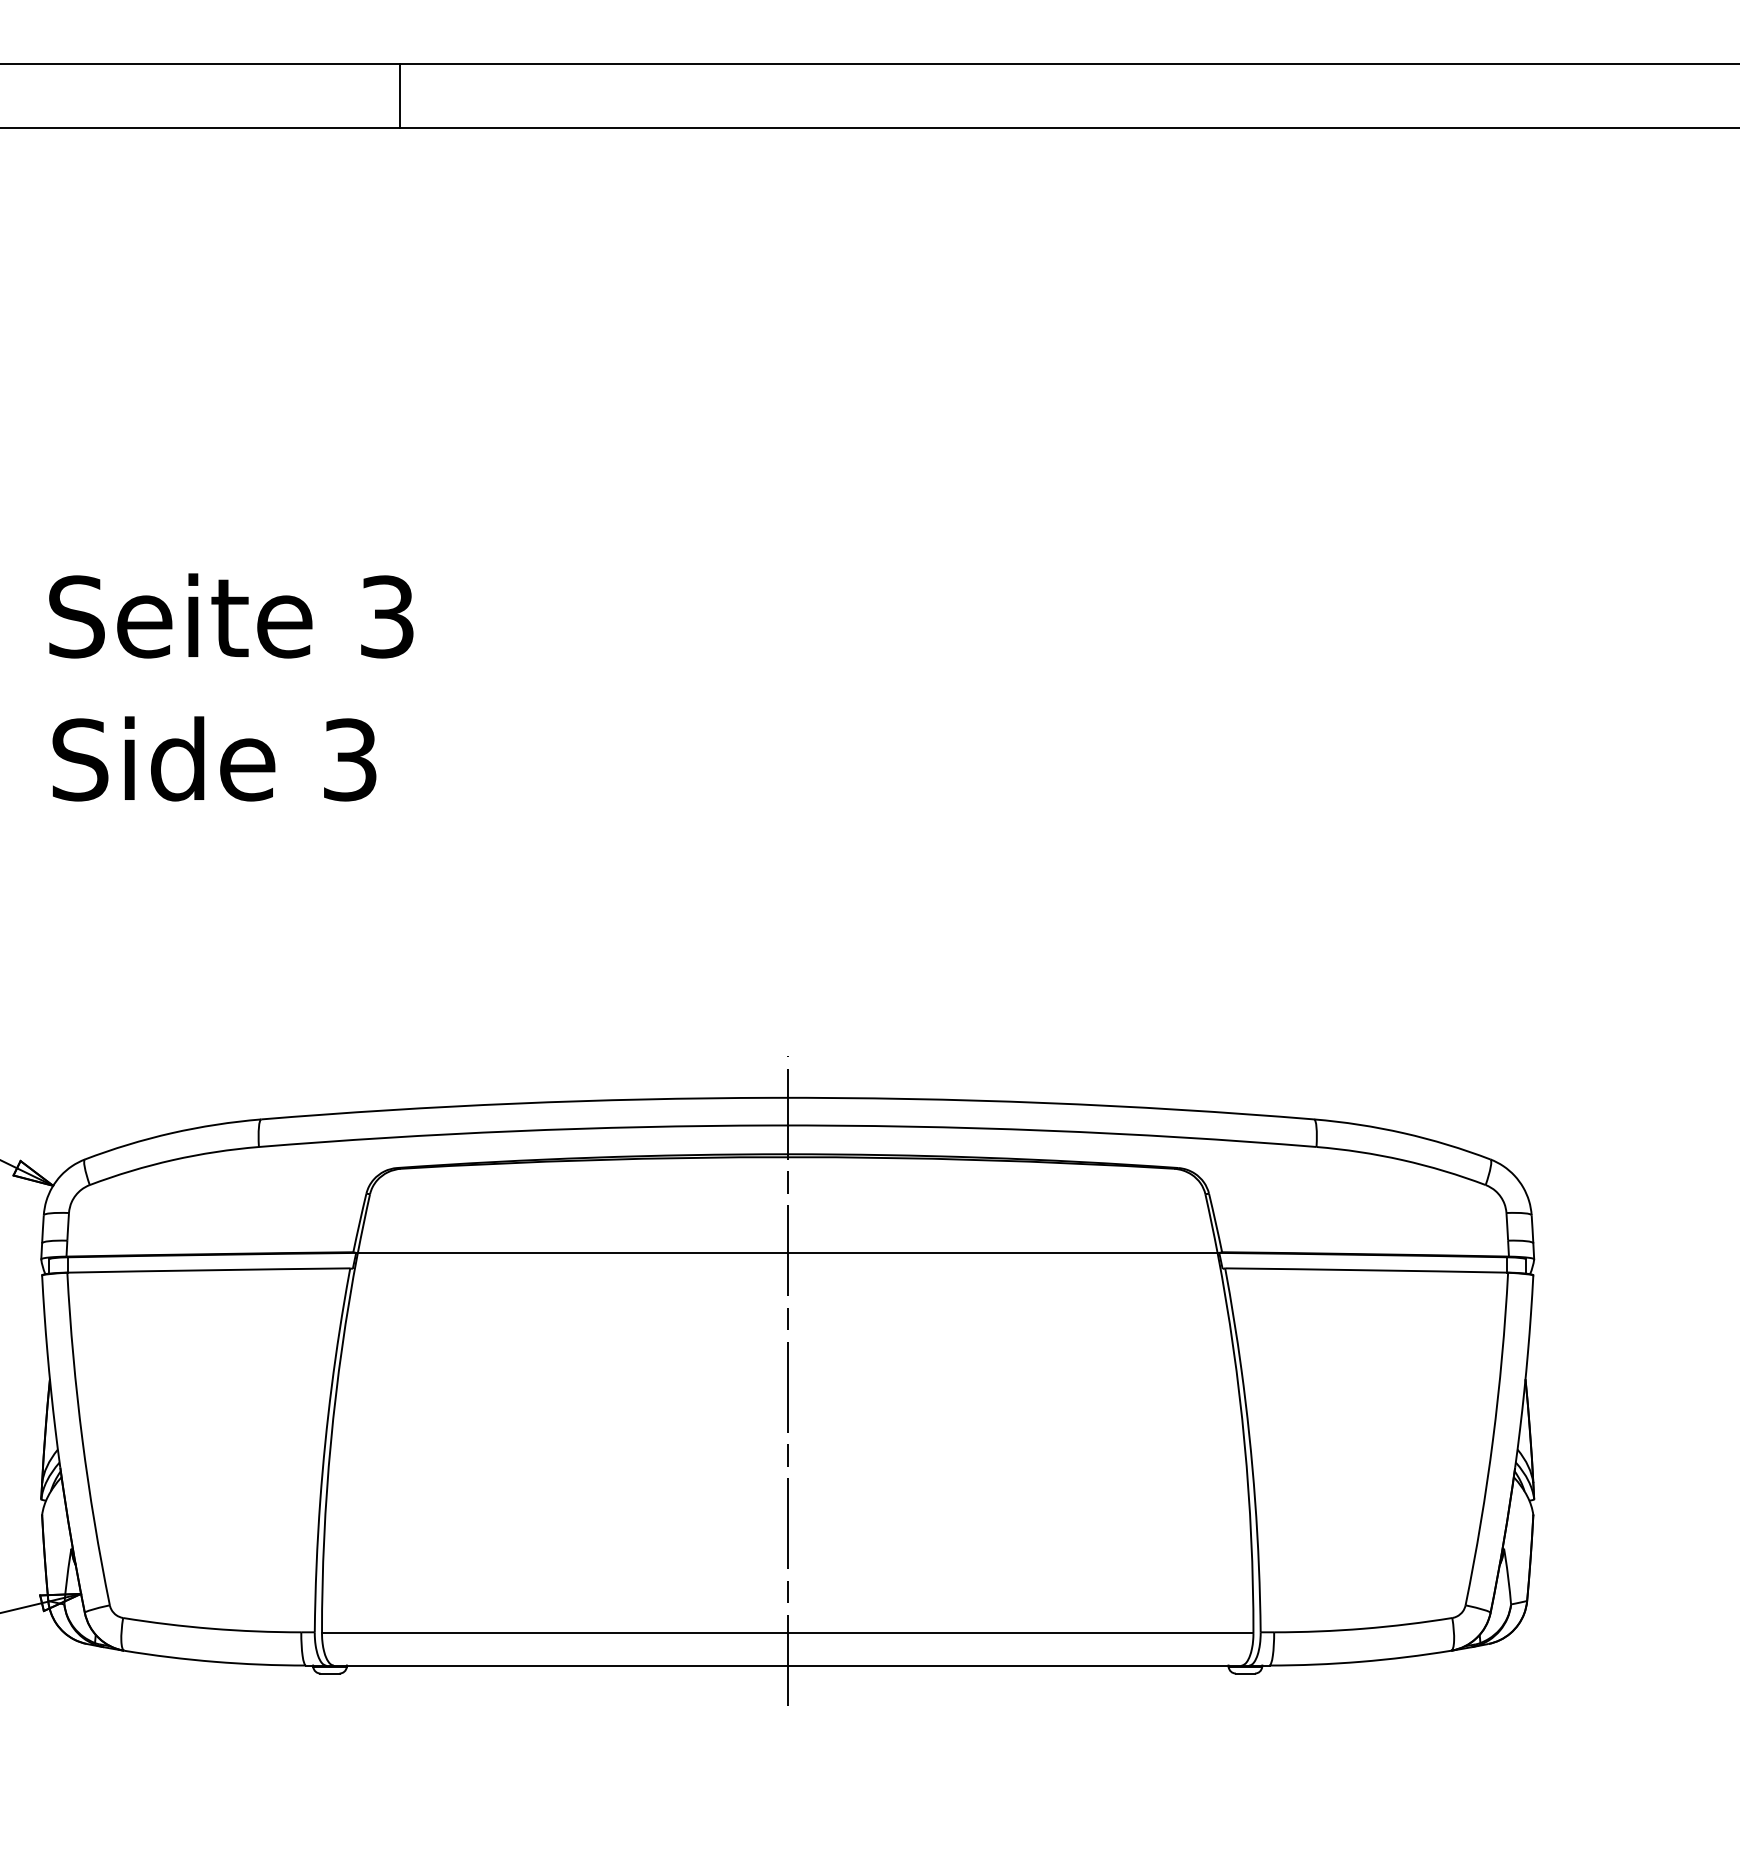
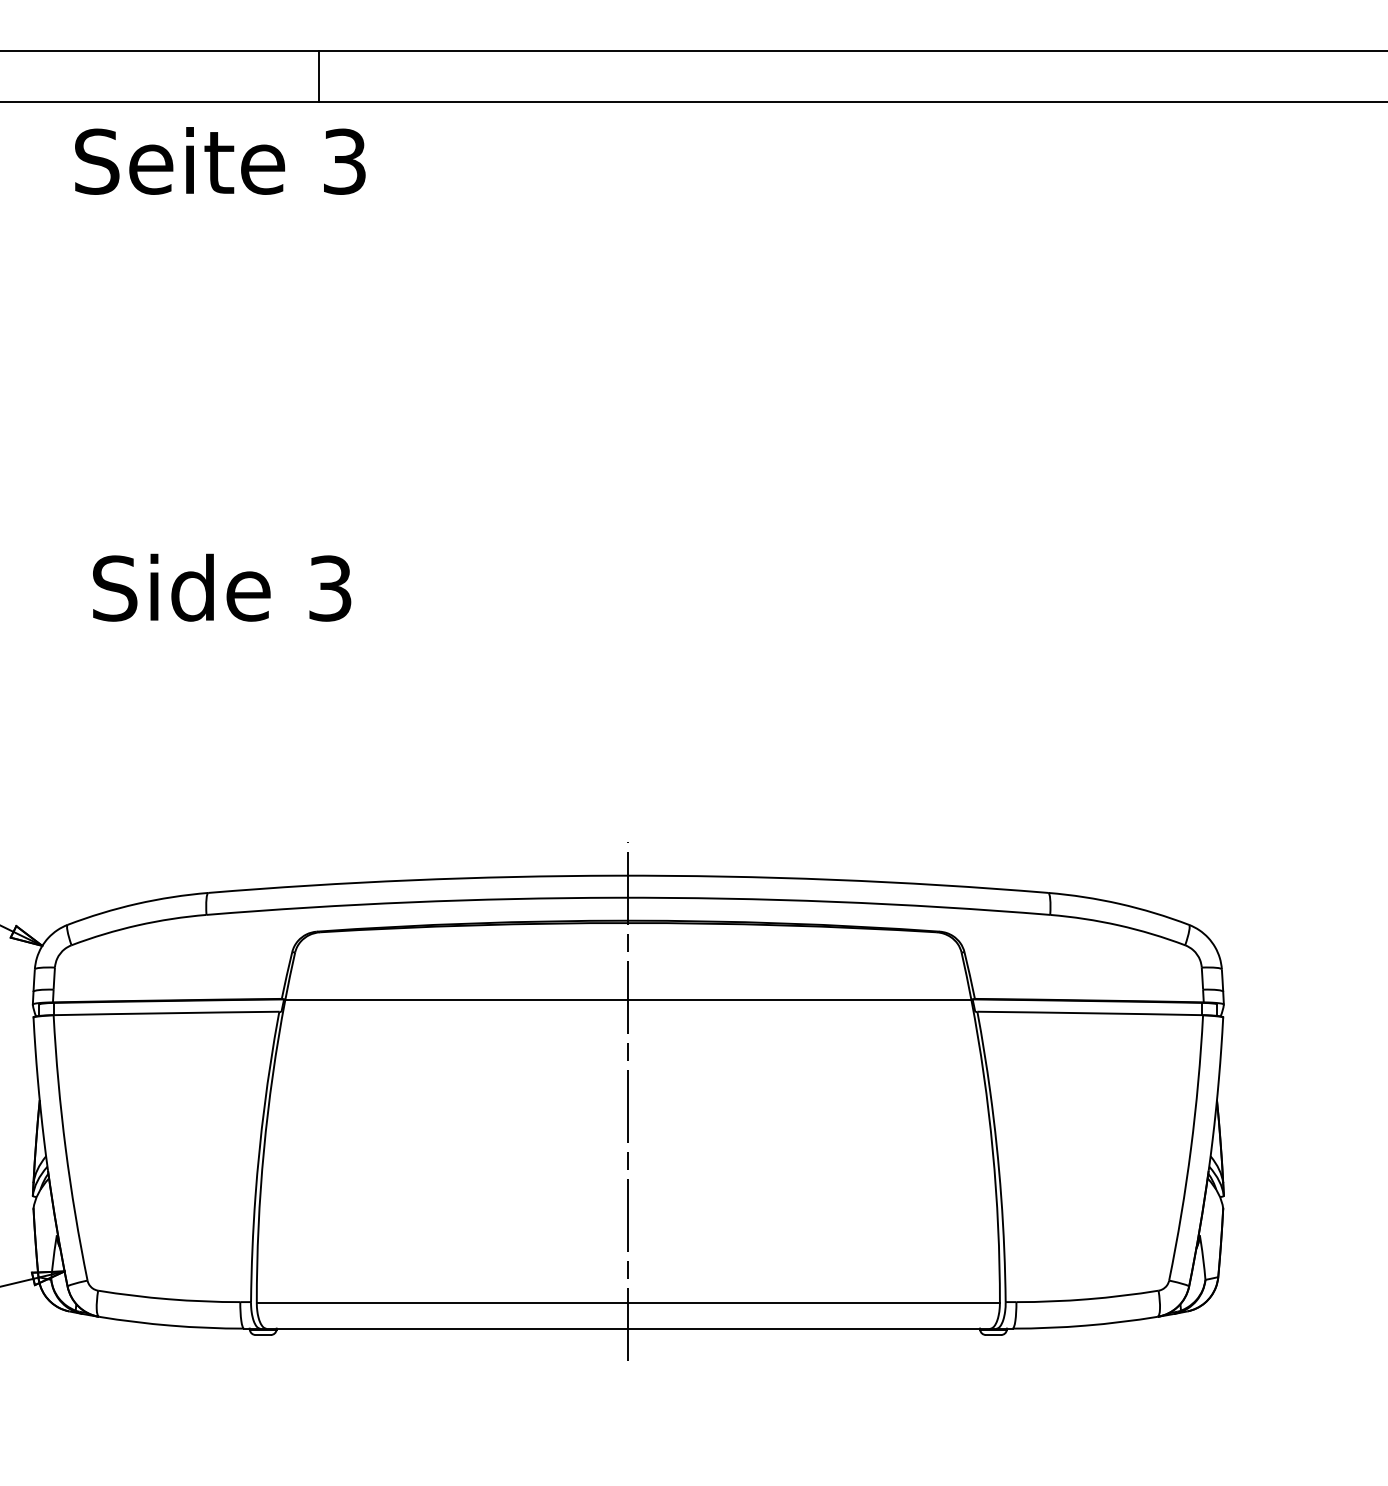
text: (231, 615) -> (220, 160), moved
text: (214, 758) -> (222, 587), moved

